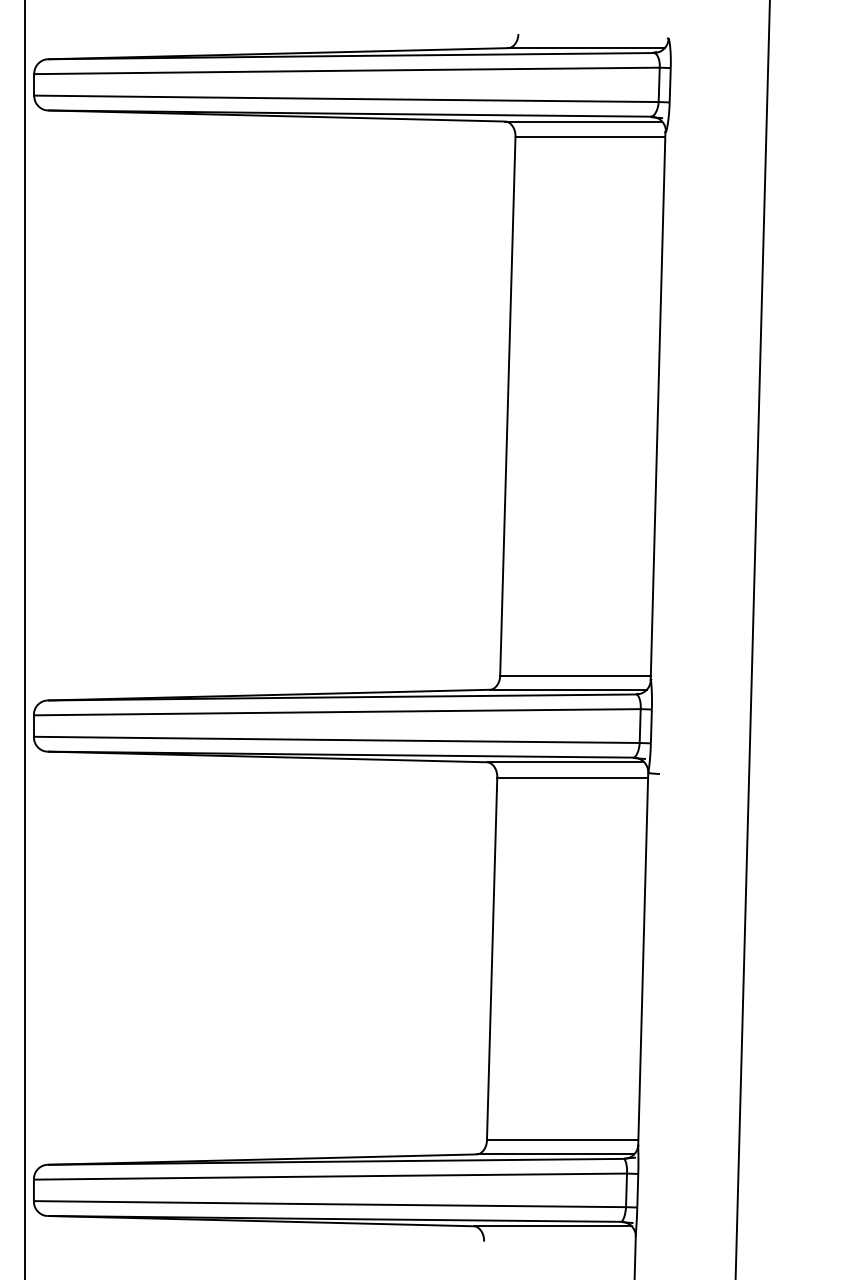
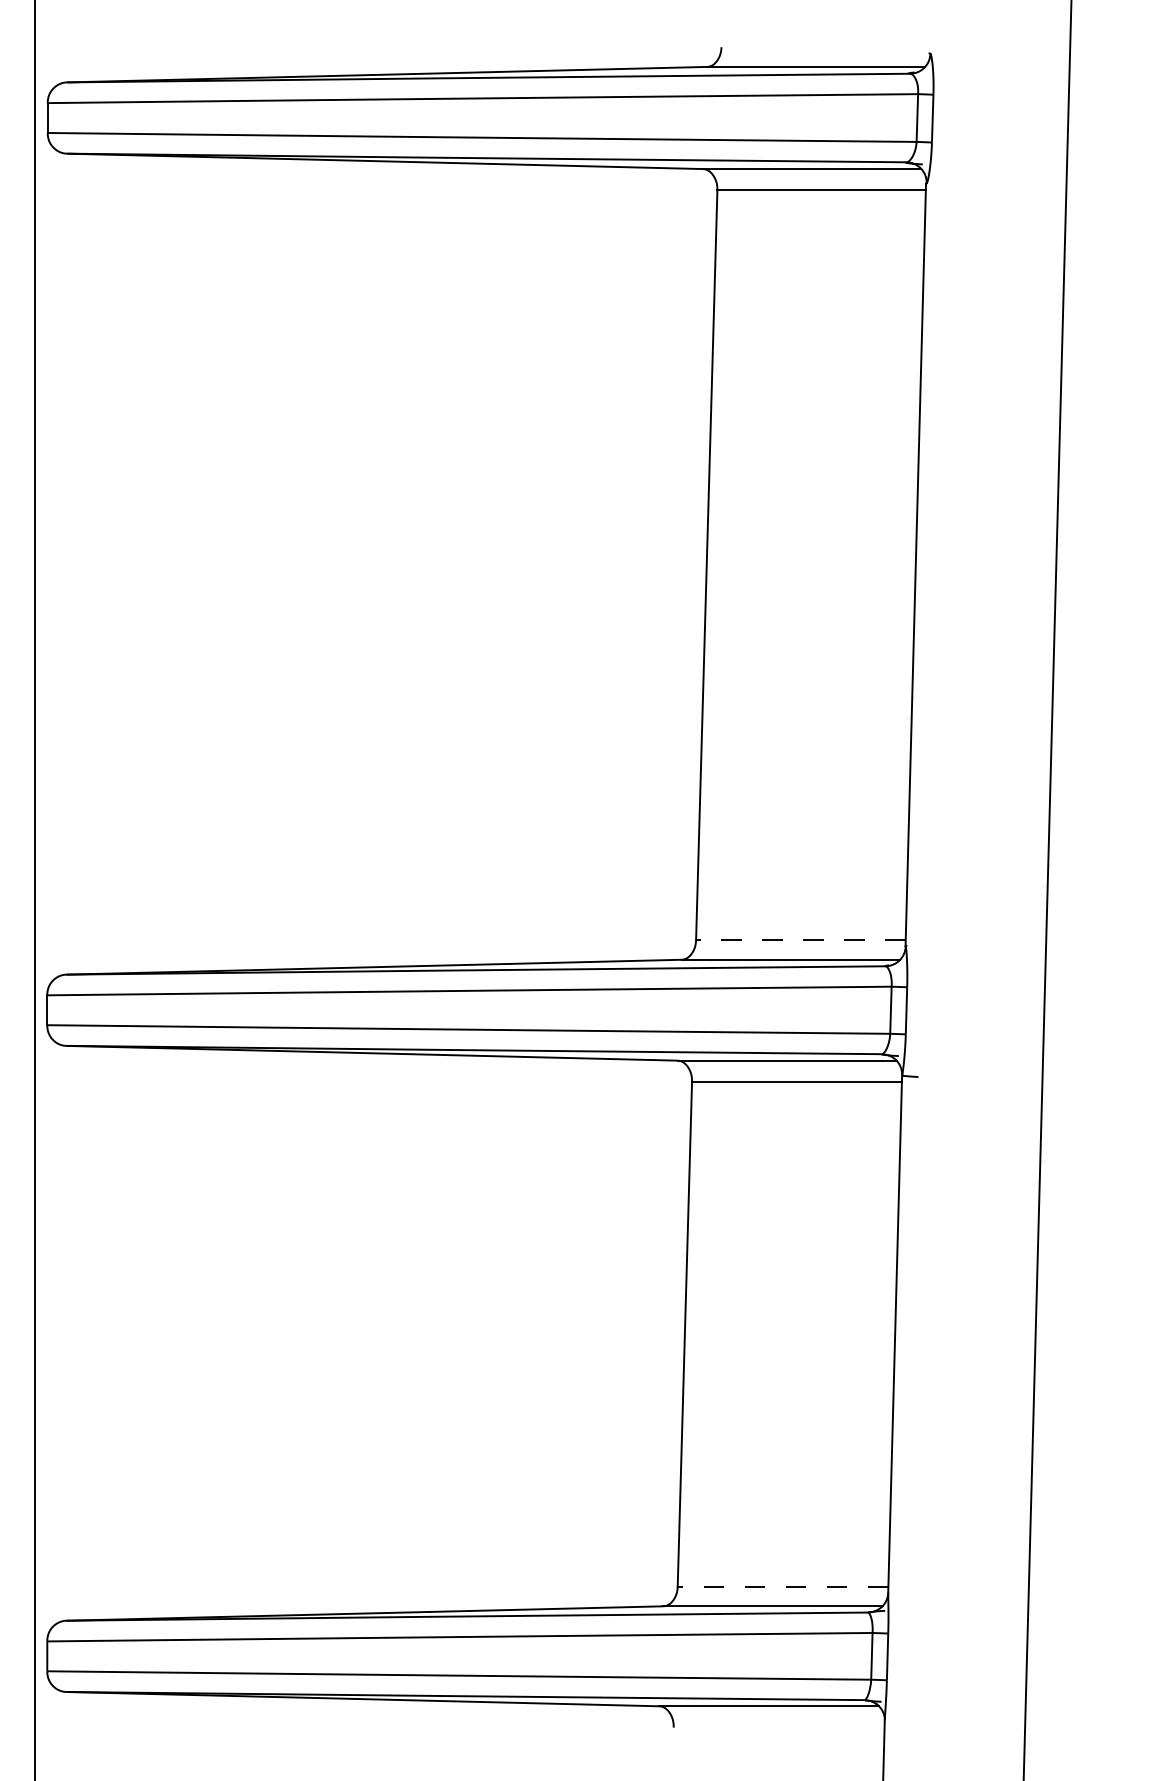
line: (575, 675) -> (800, 939), solid -> dashed
line: (562, 1140) -> (782, 1586), solid -> dashed

